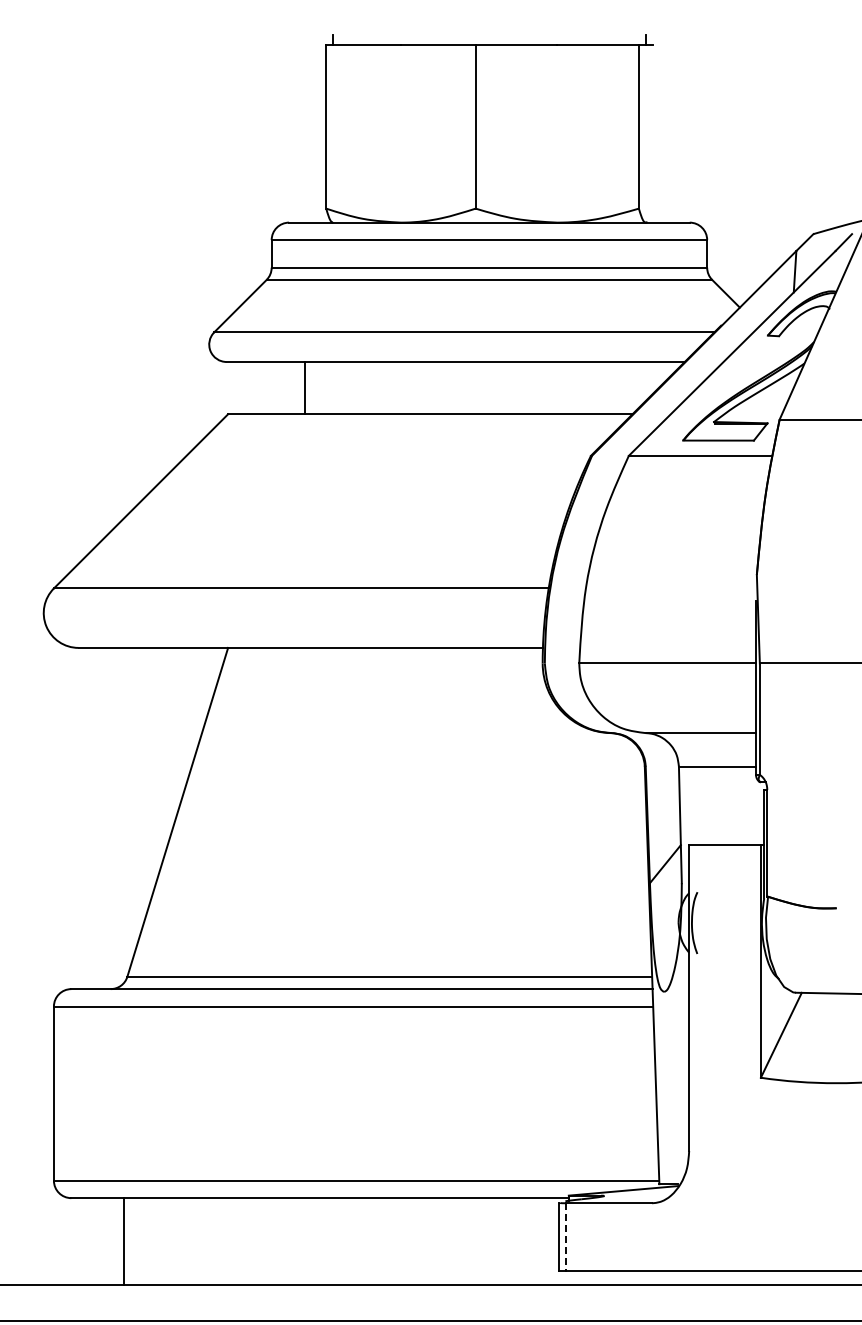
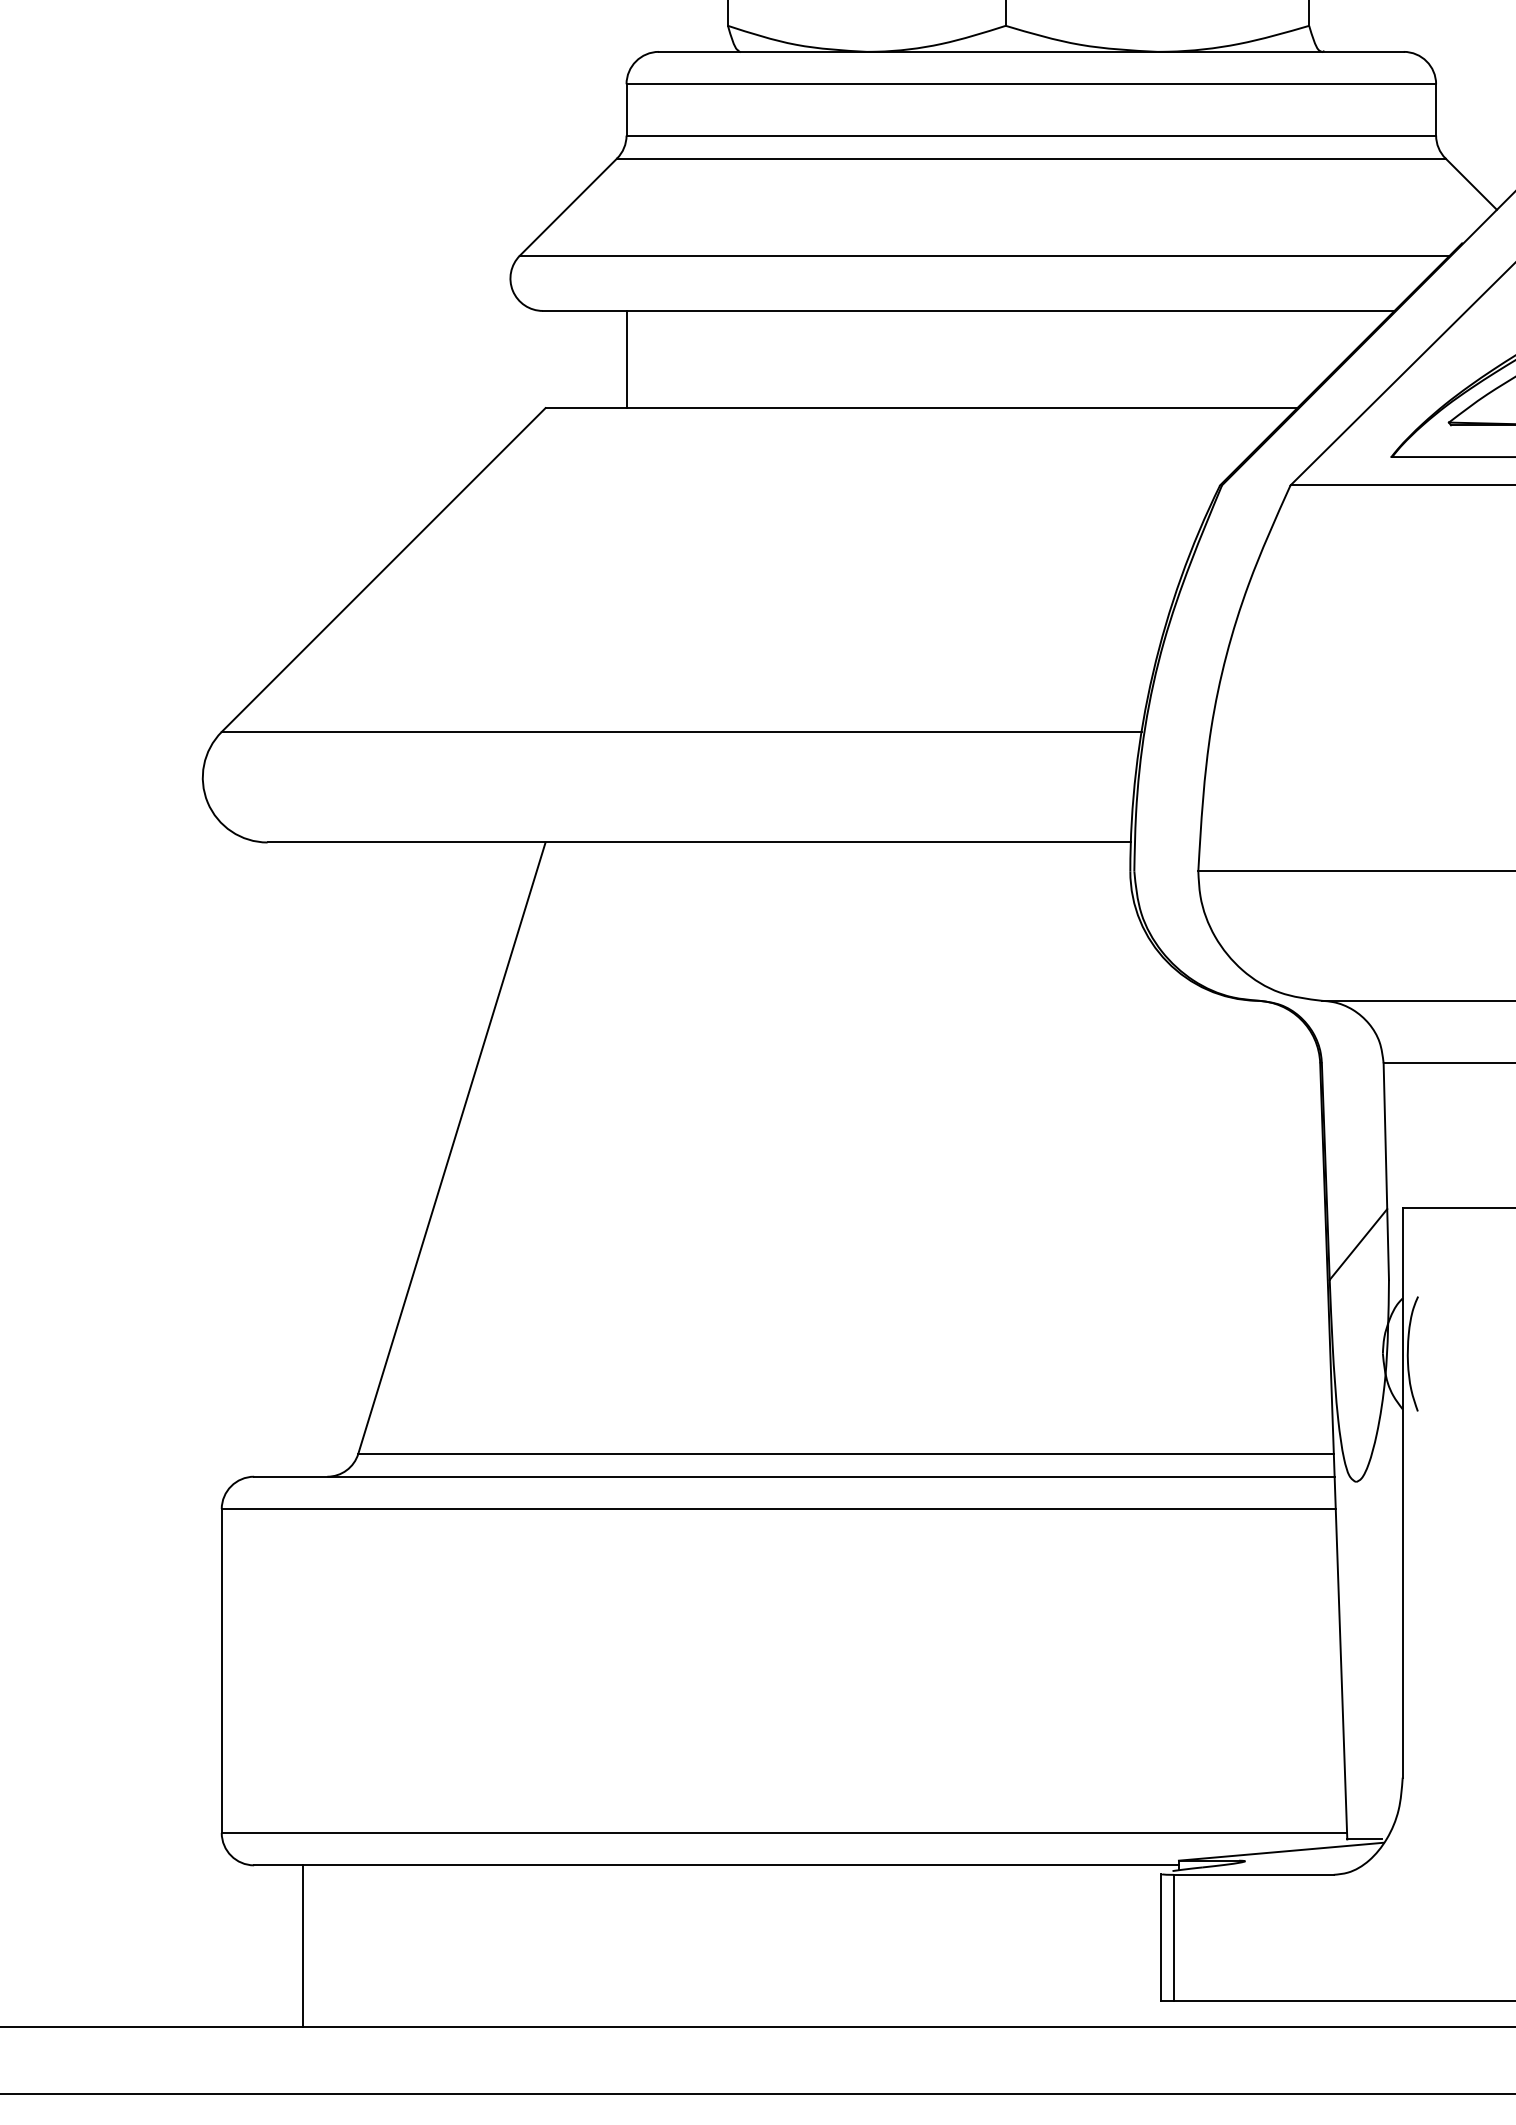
line: (304, 388) -> (626, 360), moved
line: (566, 1237) -> (1174, 1938), dashed -> solid
line: (124, 1241) -> (302, 1945), moved

